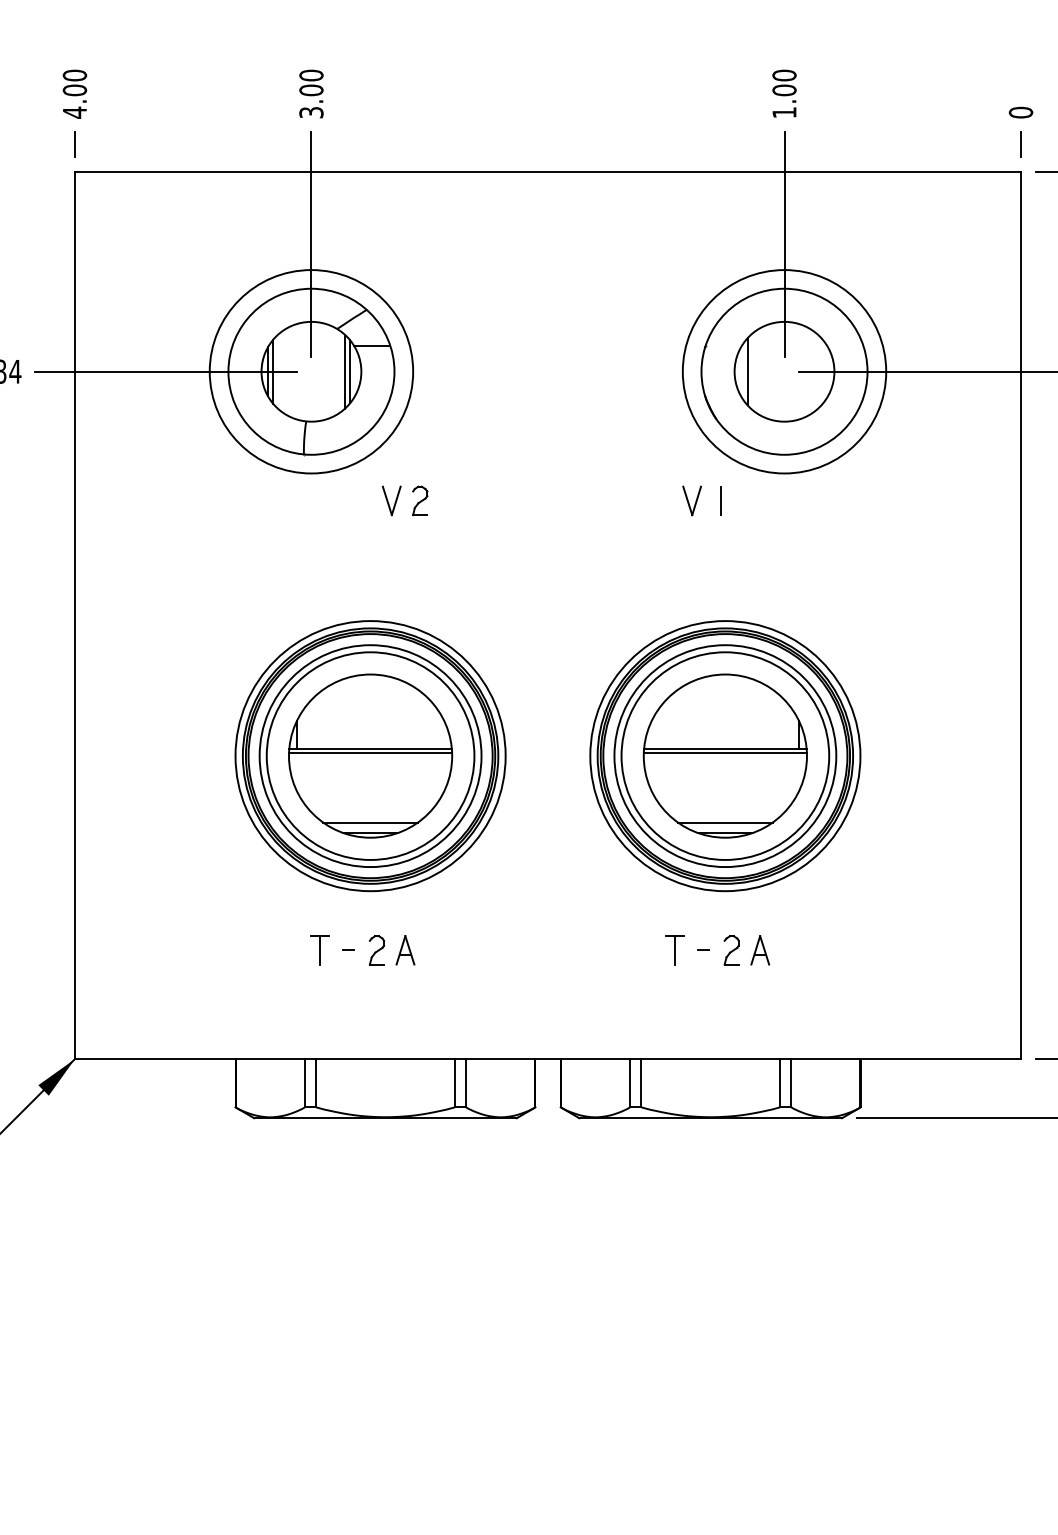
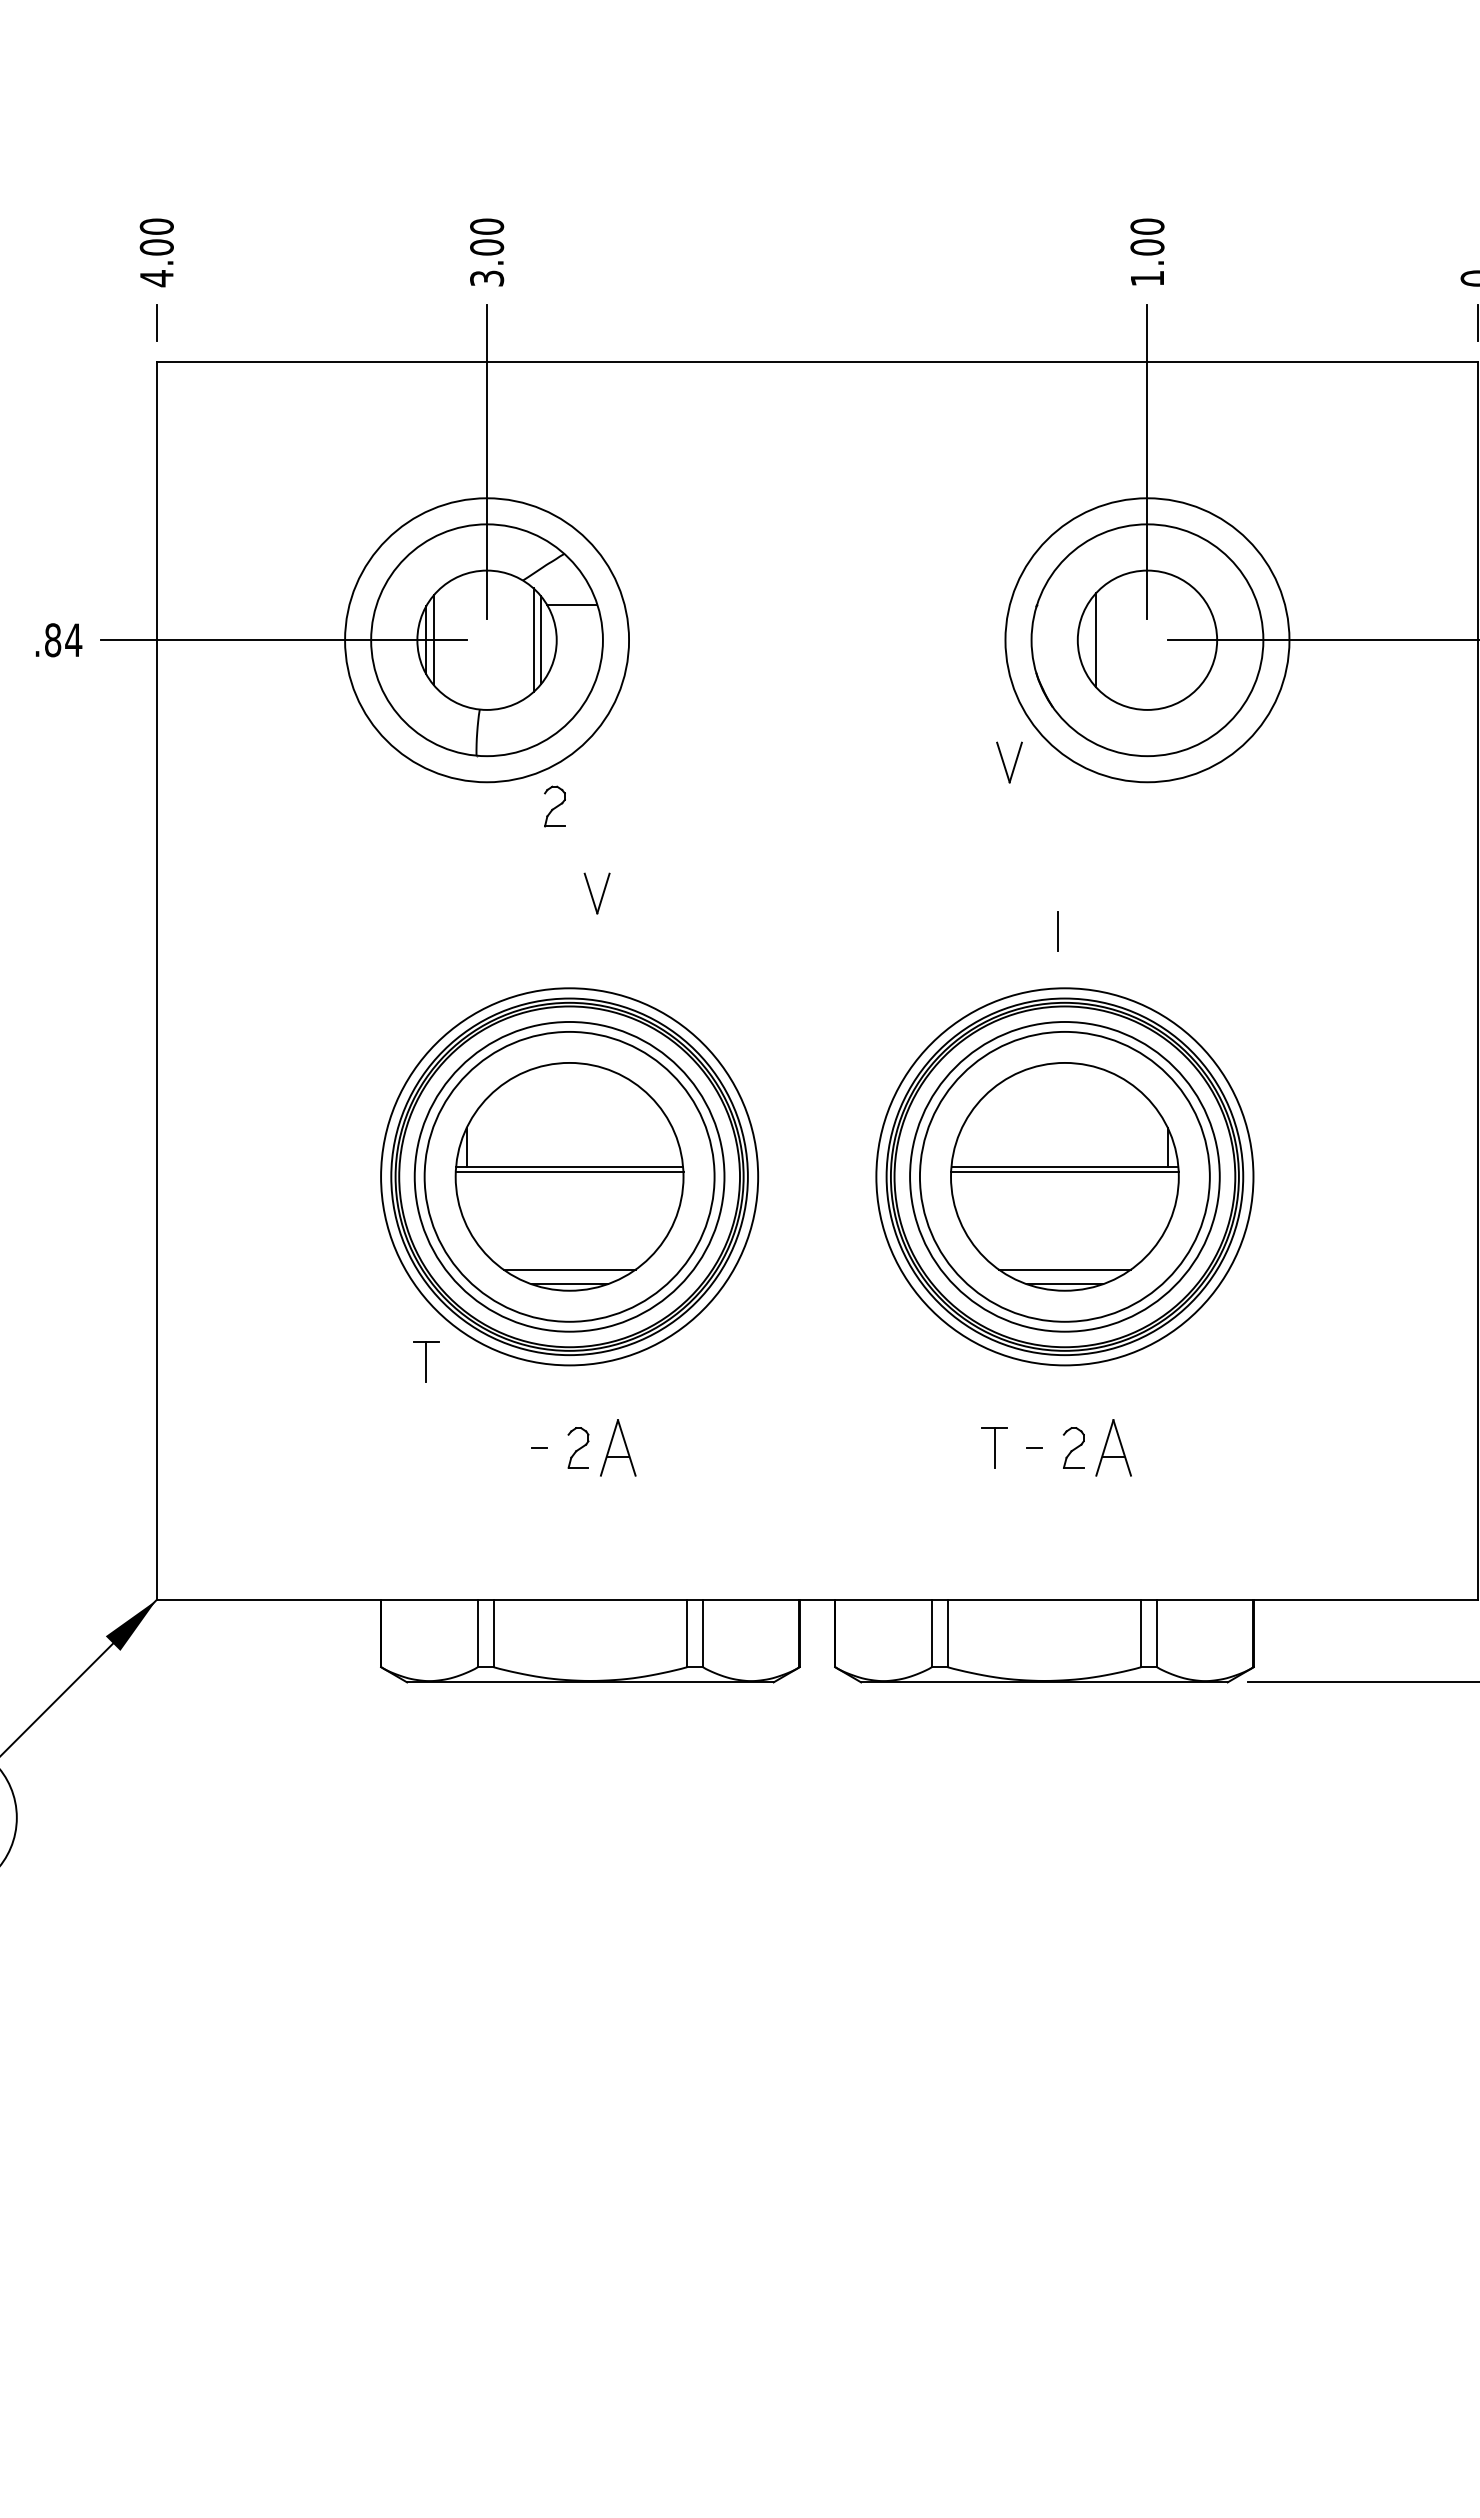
part: (391, 500) -> (596, 893), moved
part: (419, 500) -> (554, 806), moved
part: (692, 500) -> (1009, 762), moved
line: (720, 500) -> (1057, 931), moved
part: (320, 949) -> (426, 1361), moved
part: (405, 949) -> (618, 1447), size x1.4
part: (760, 949) -> (1113, 1447), size x1.4

